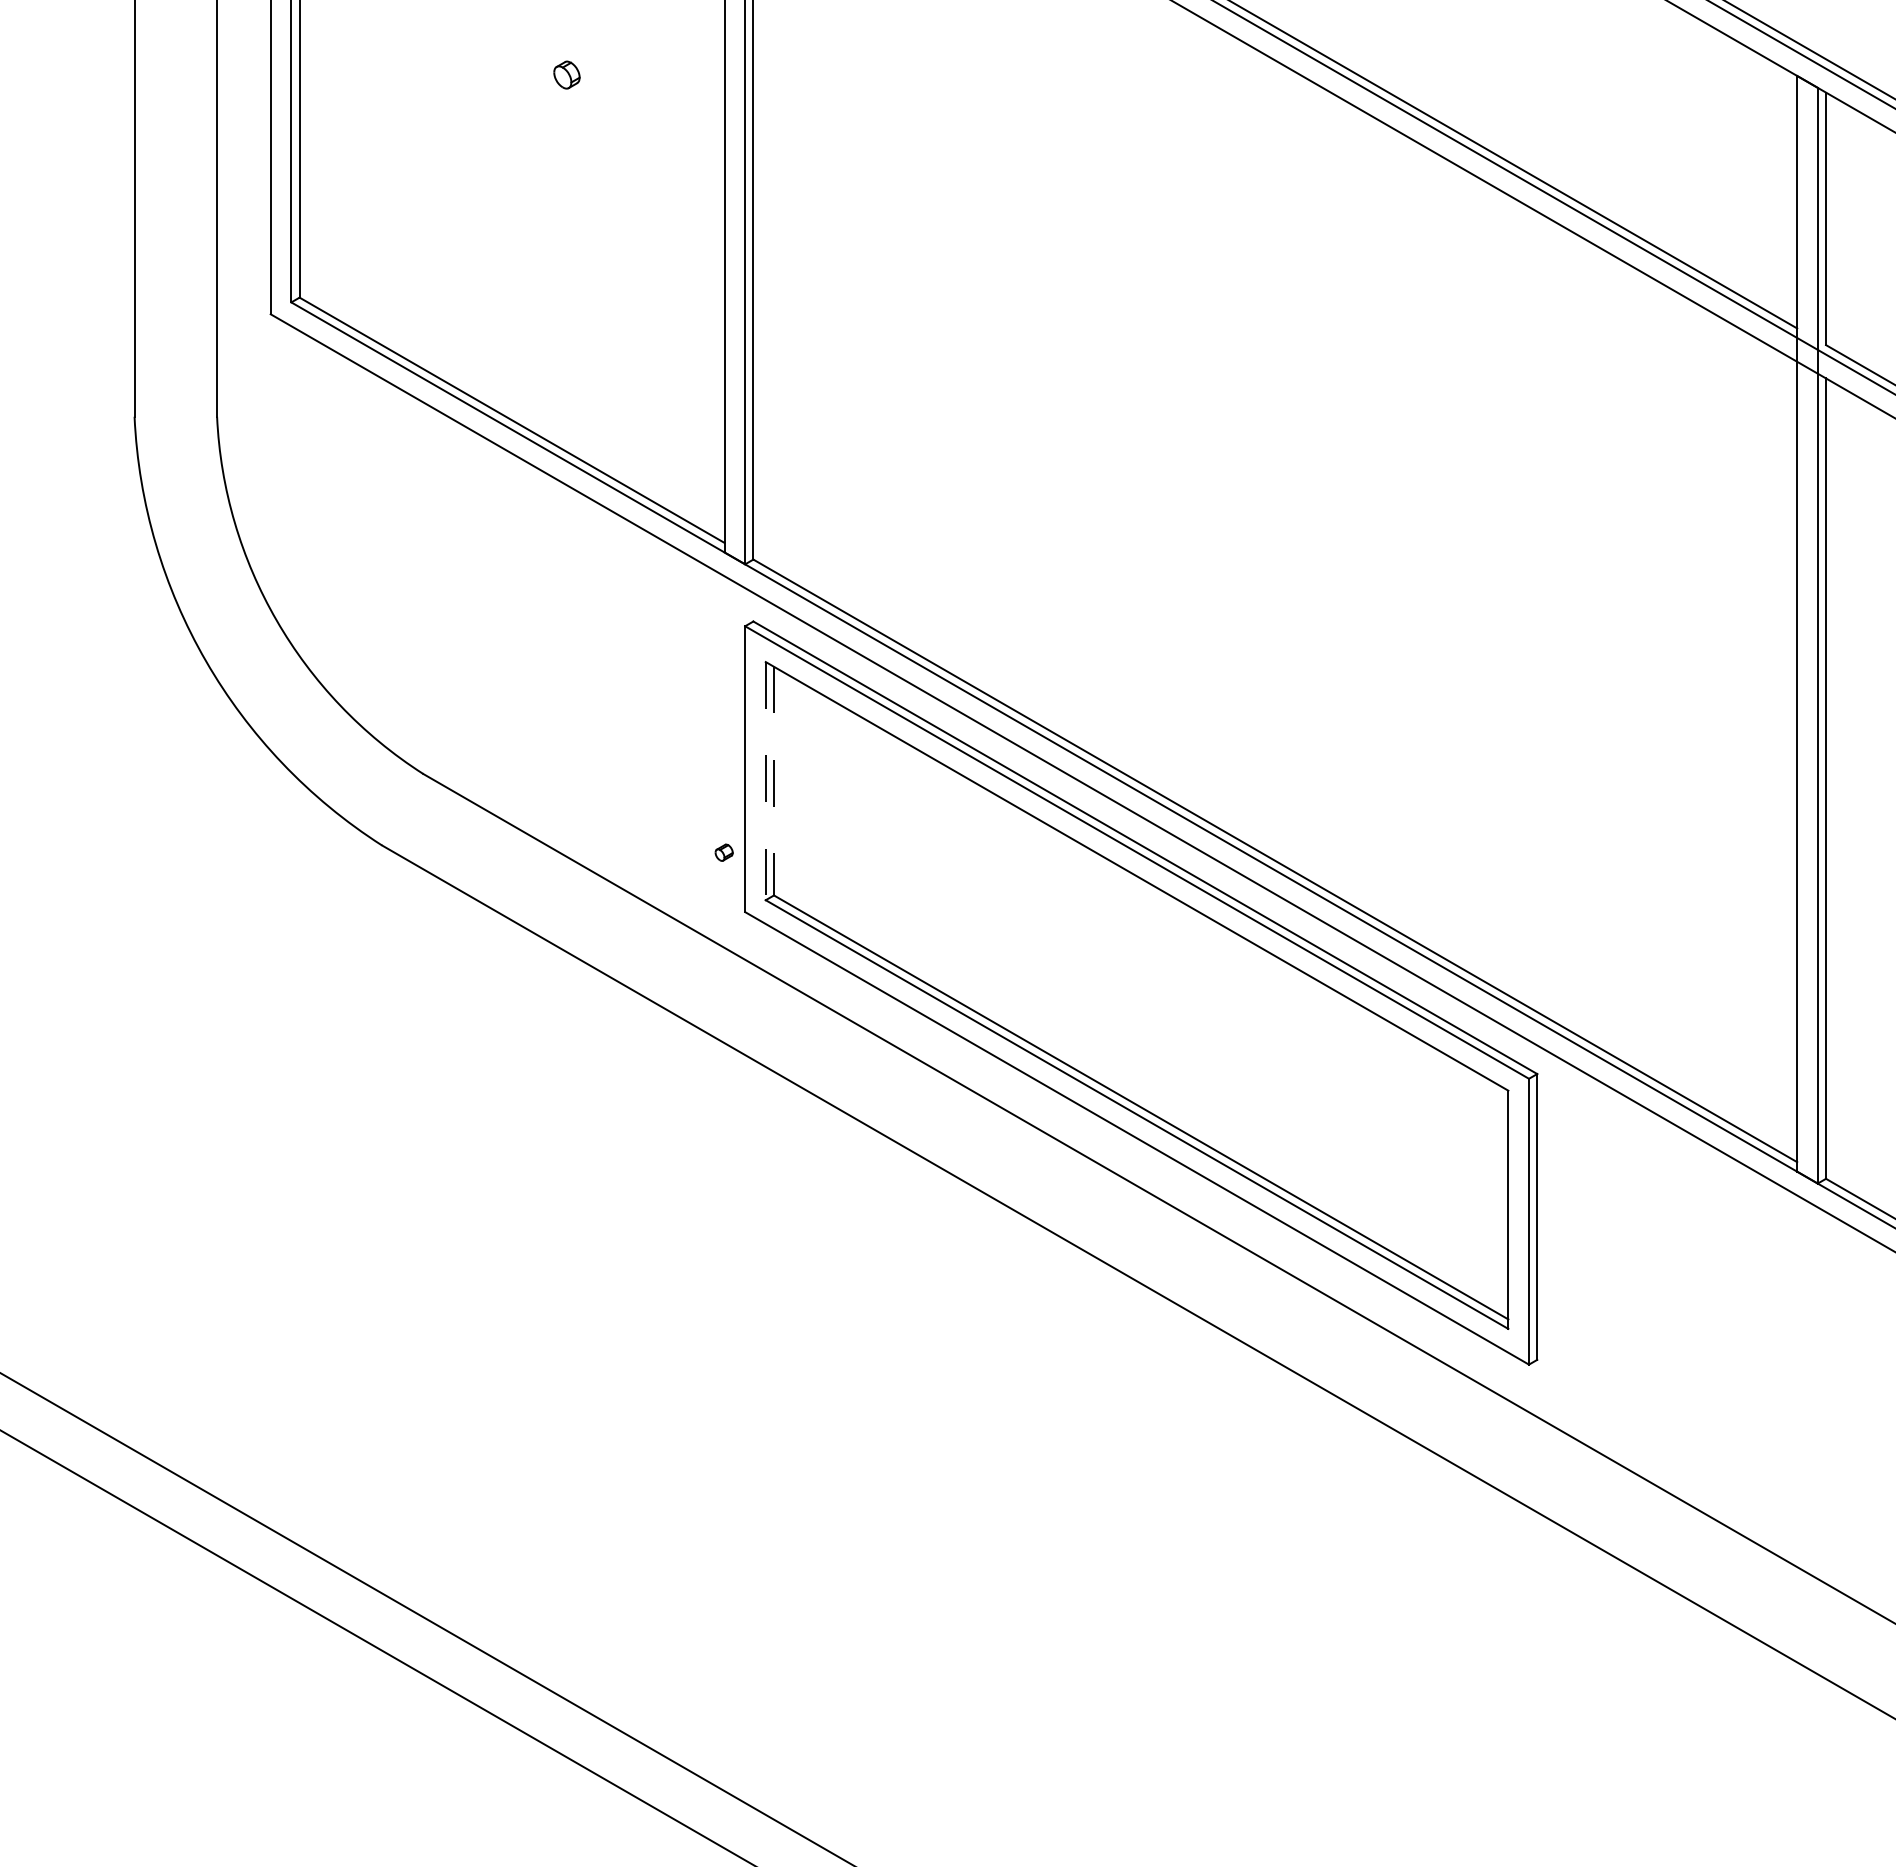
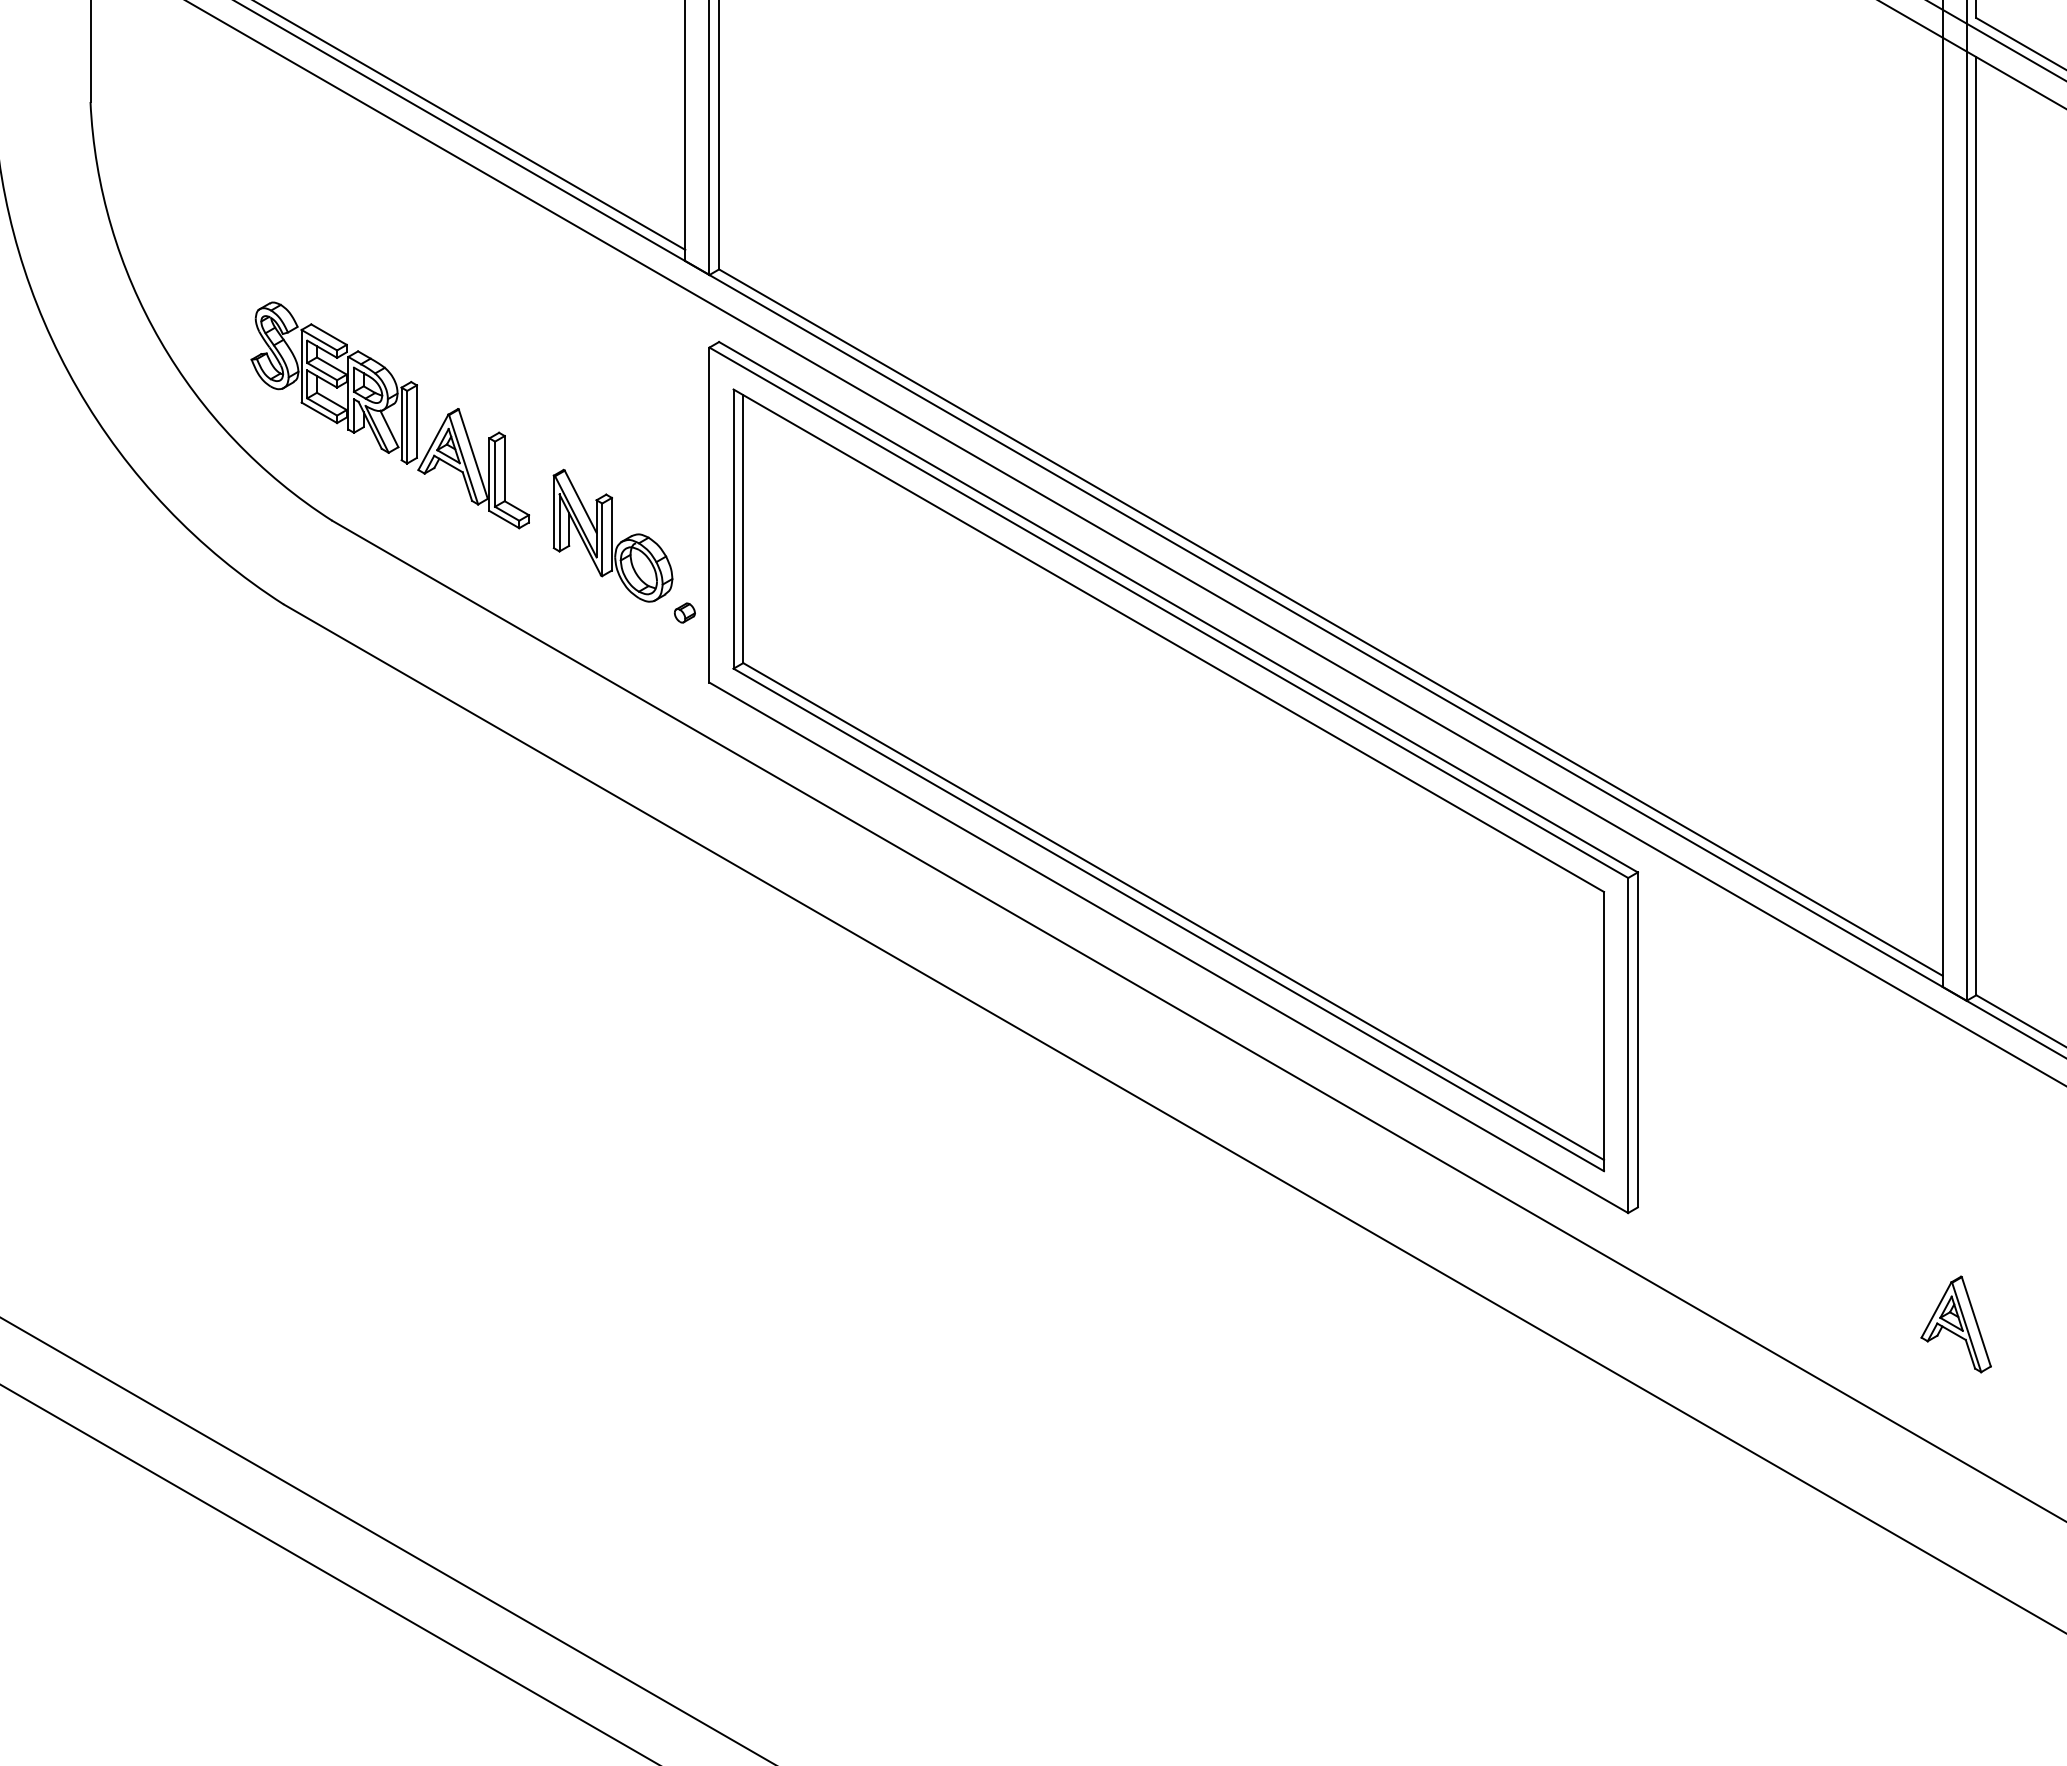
part: (472, 683) -> (389, 414), added
line: (765, 781) -> (733, 529), dashed -> solid
line: (774, 781) -> (743, 529), dashed -> solid
part: (662, 786) -> (612, 535), added
part: (1808, 1459) -> (1955, 1324), added

